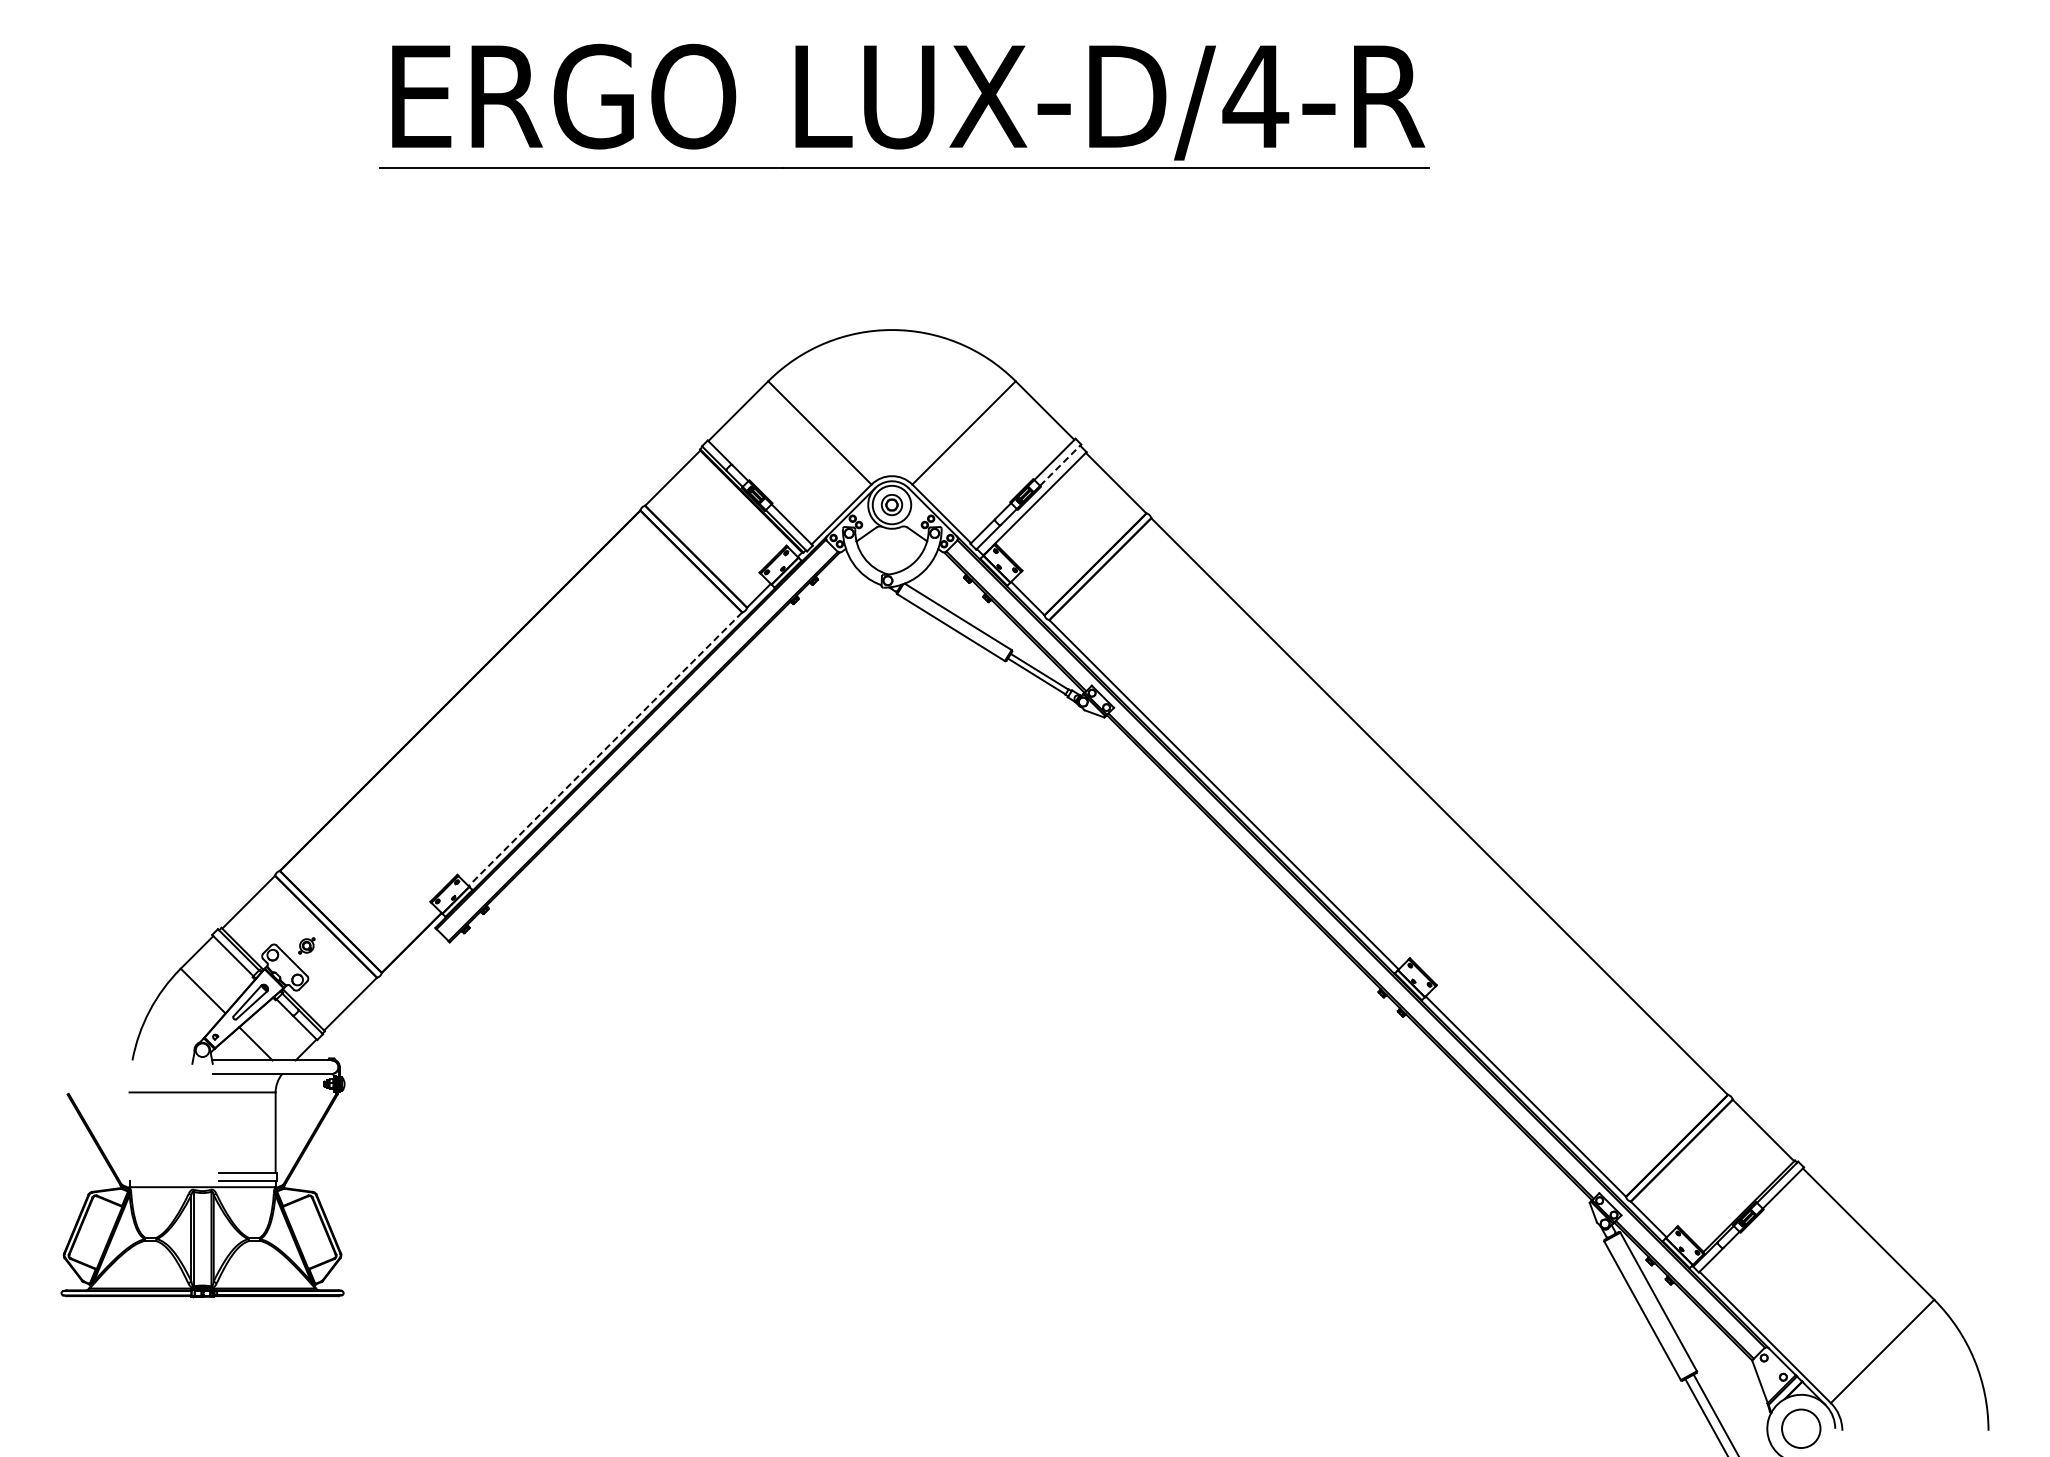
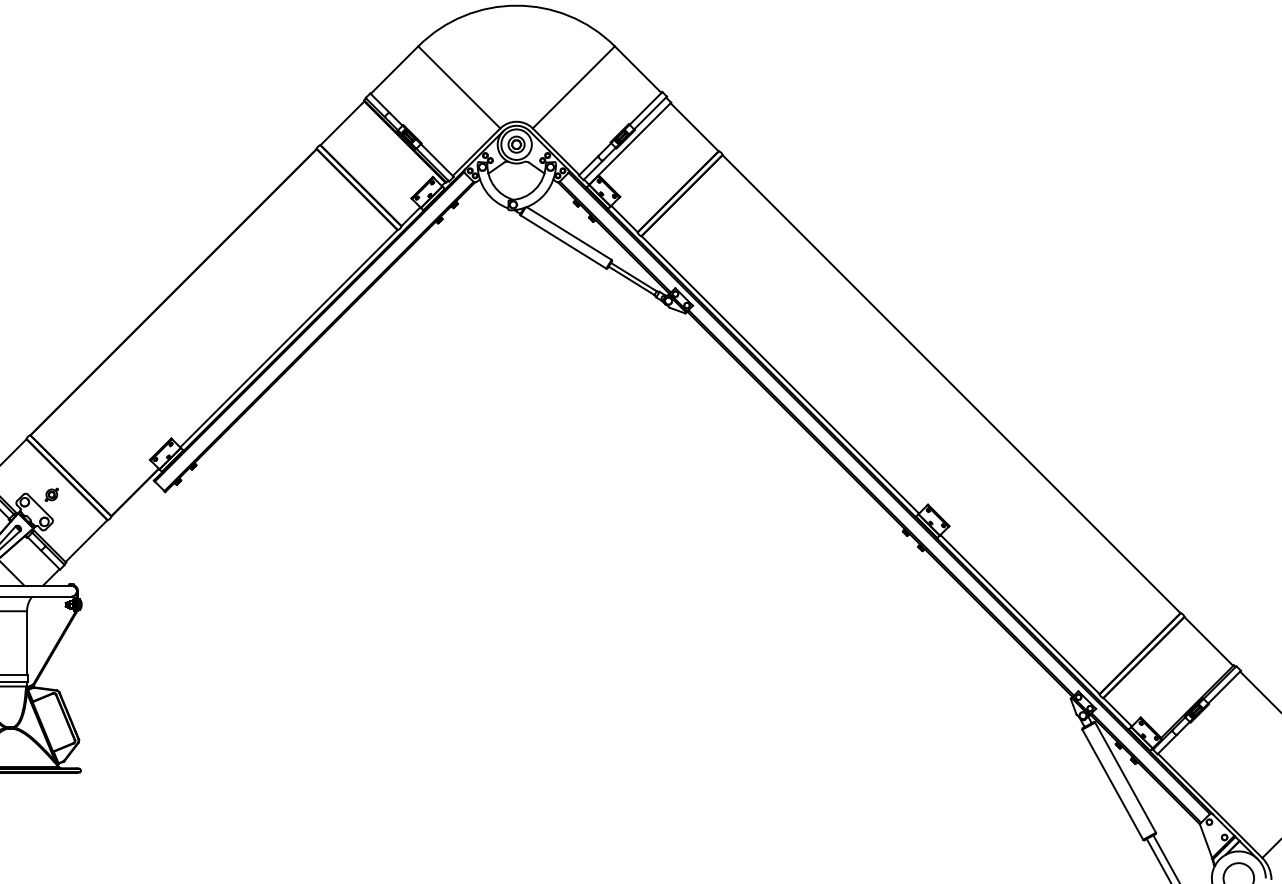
line: (1061, 464) -> (651, 112), dashed -> solid
line: (605, 749) -> (289, 338), dashed -> solid

